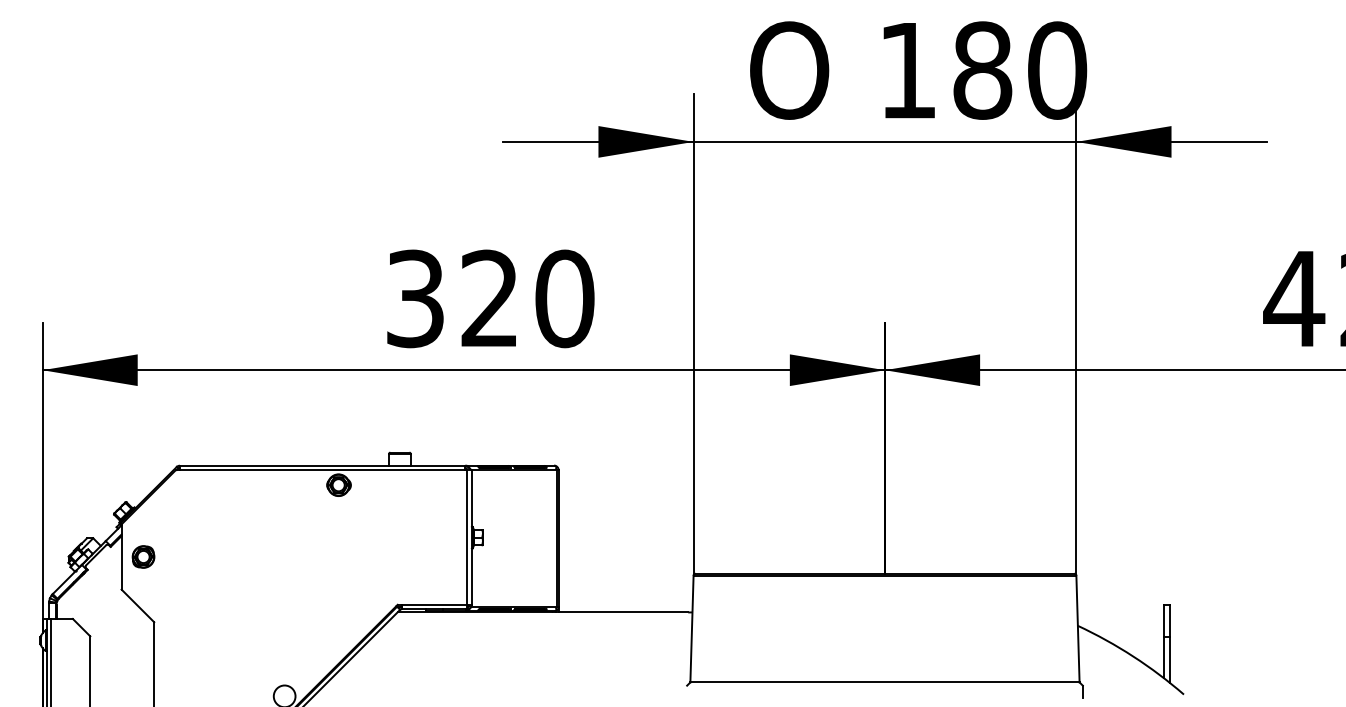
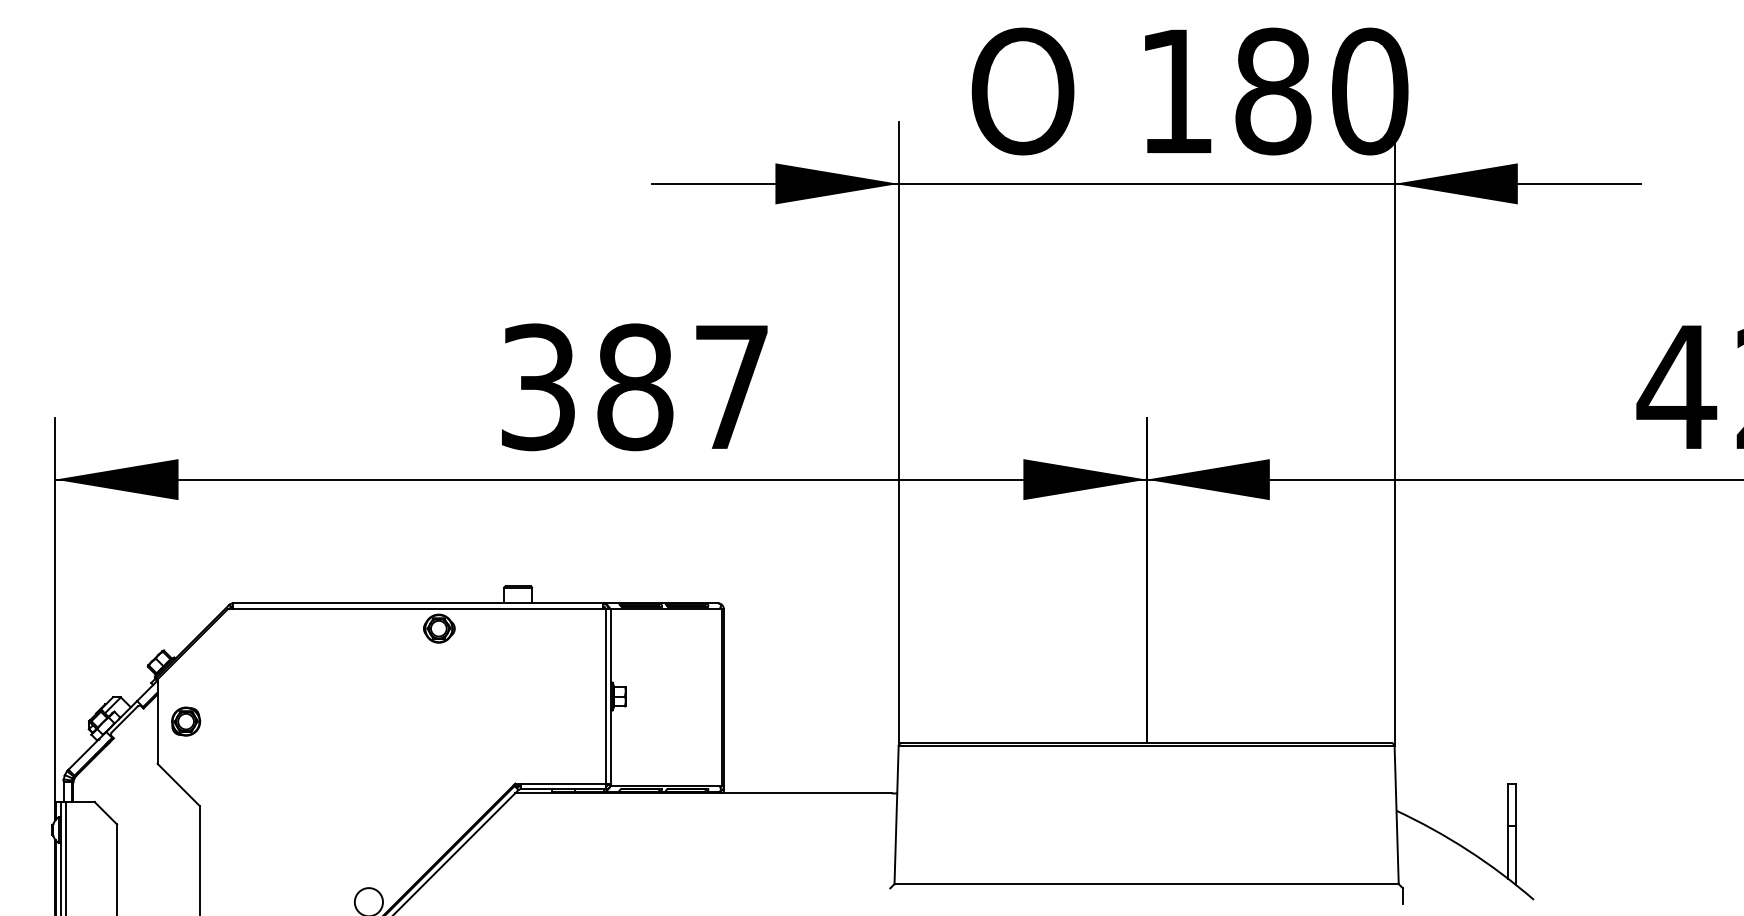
text: (527, 299) -> (683, 387), 320 -> 387

